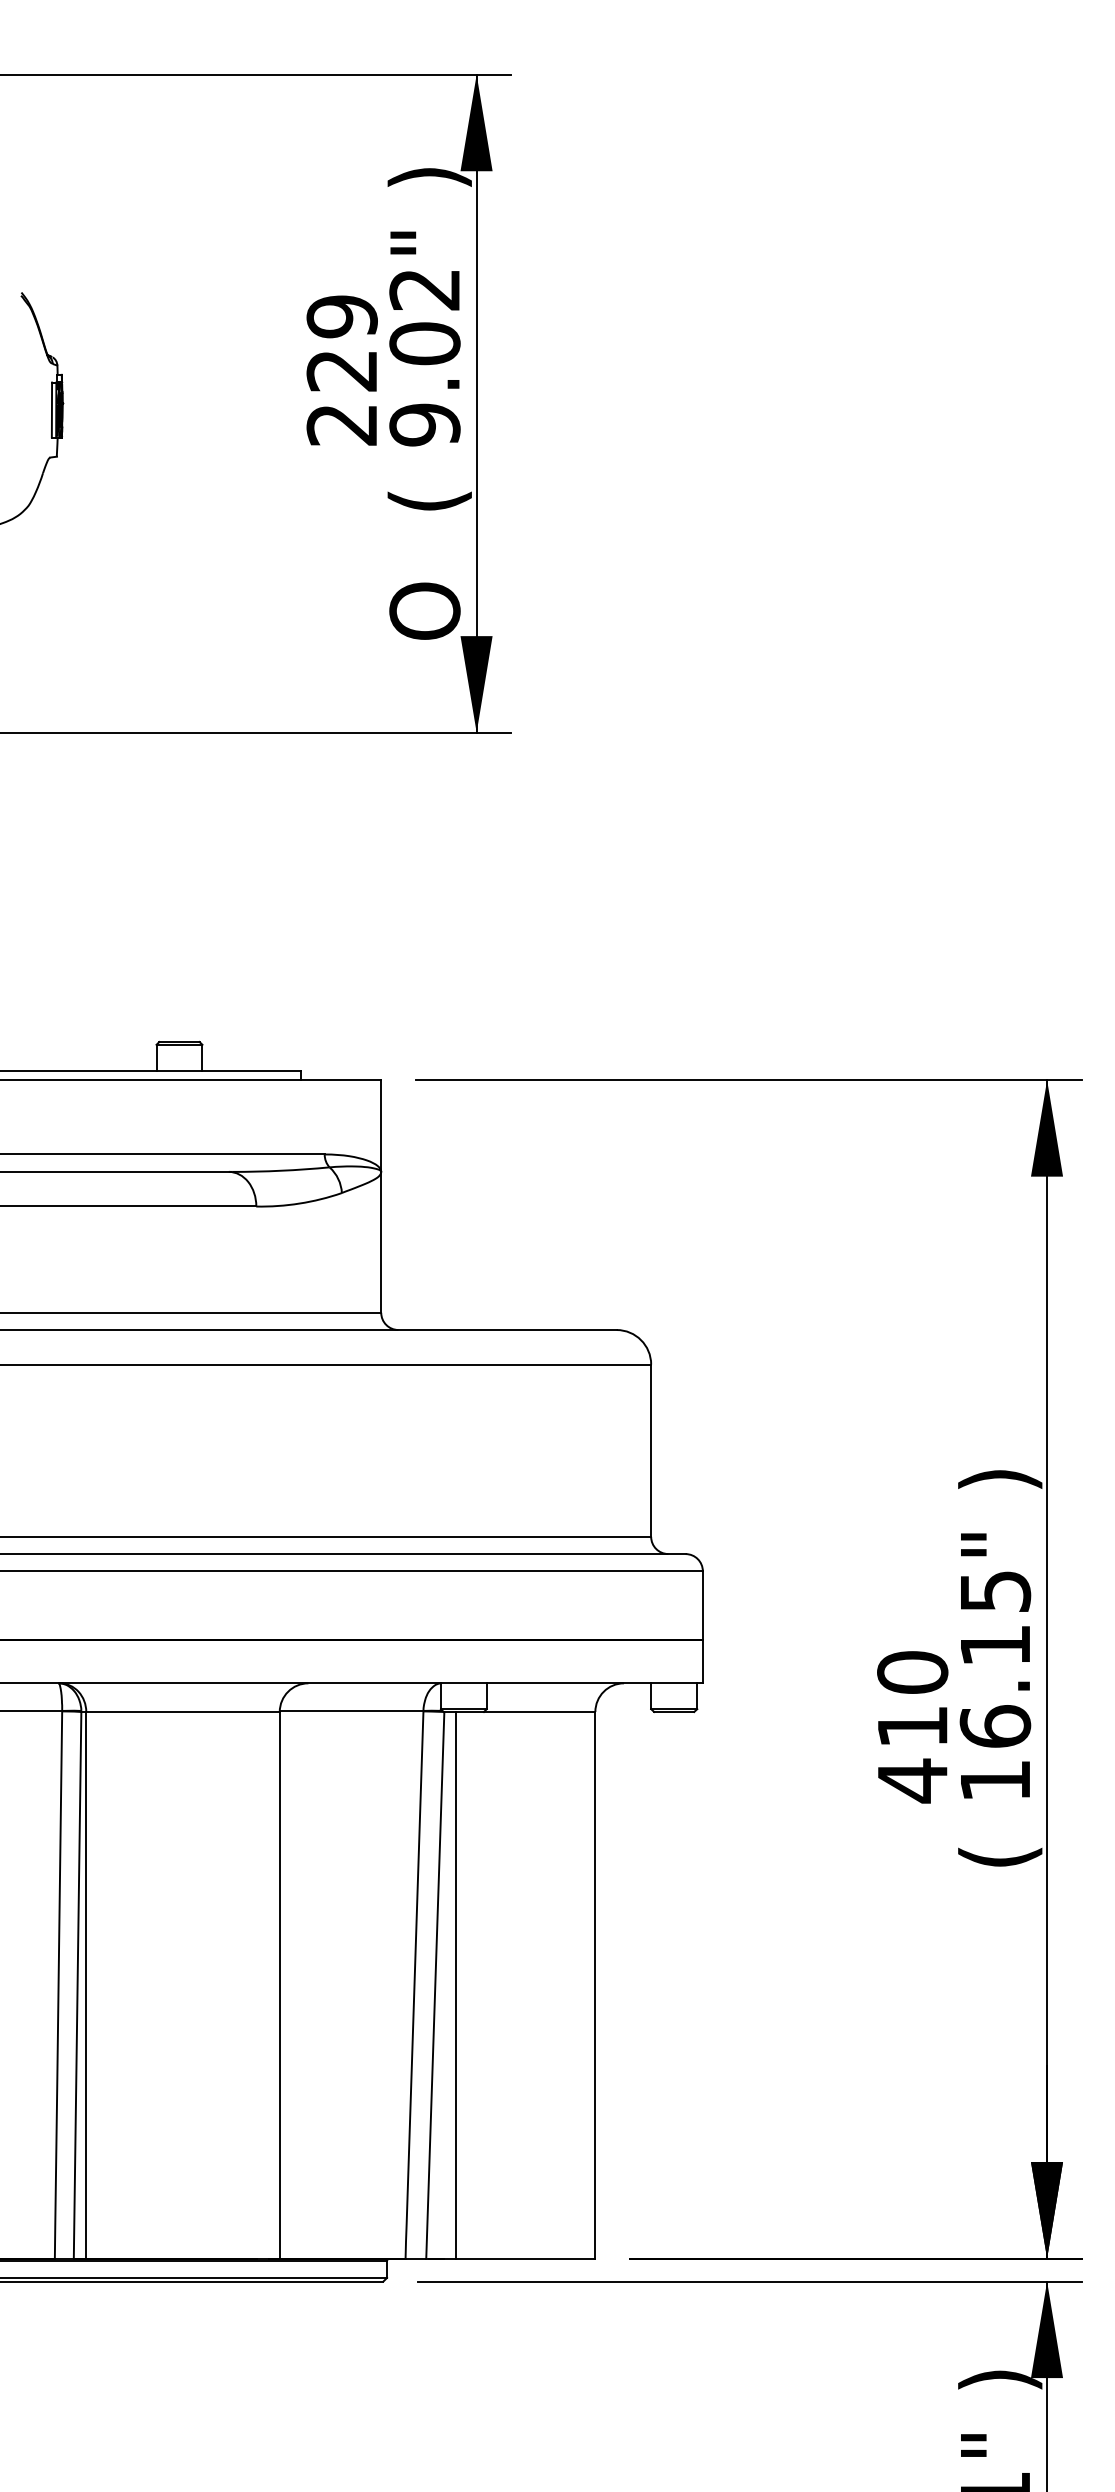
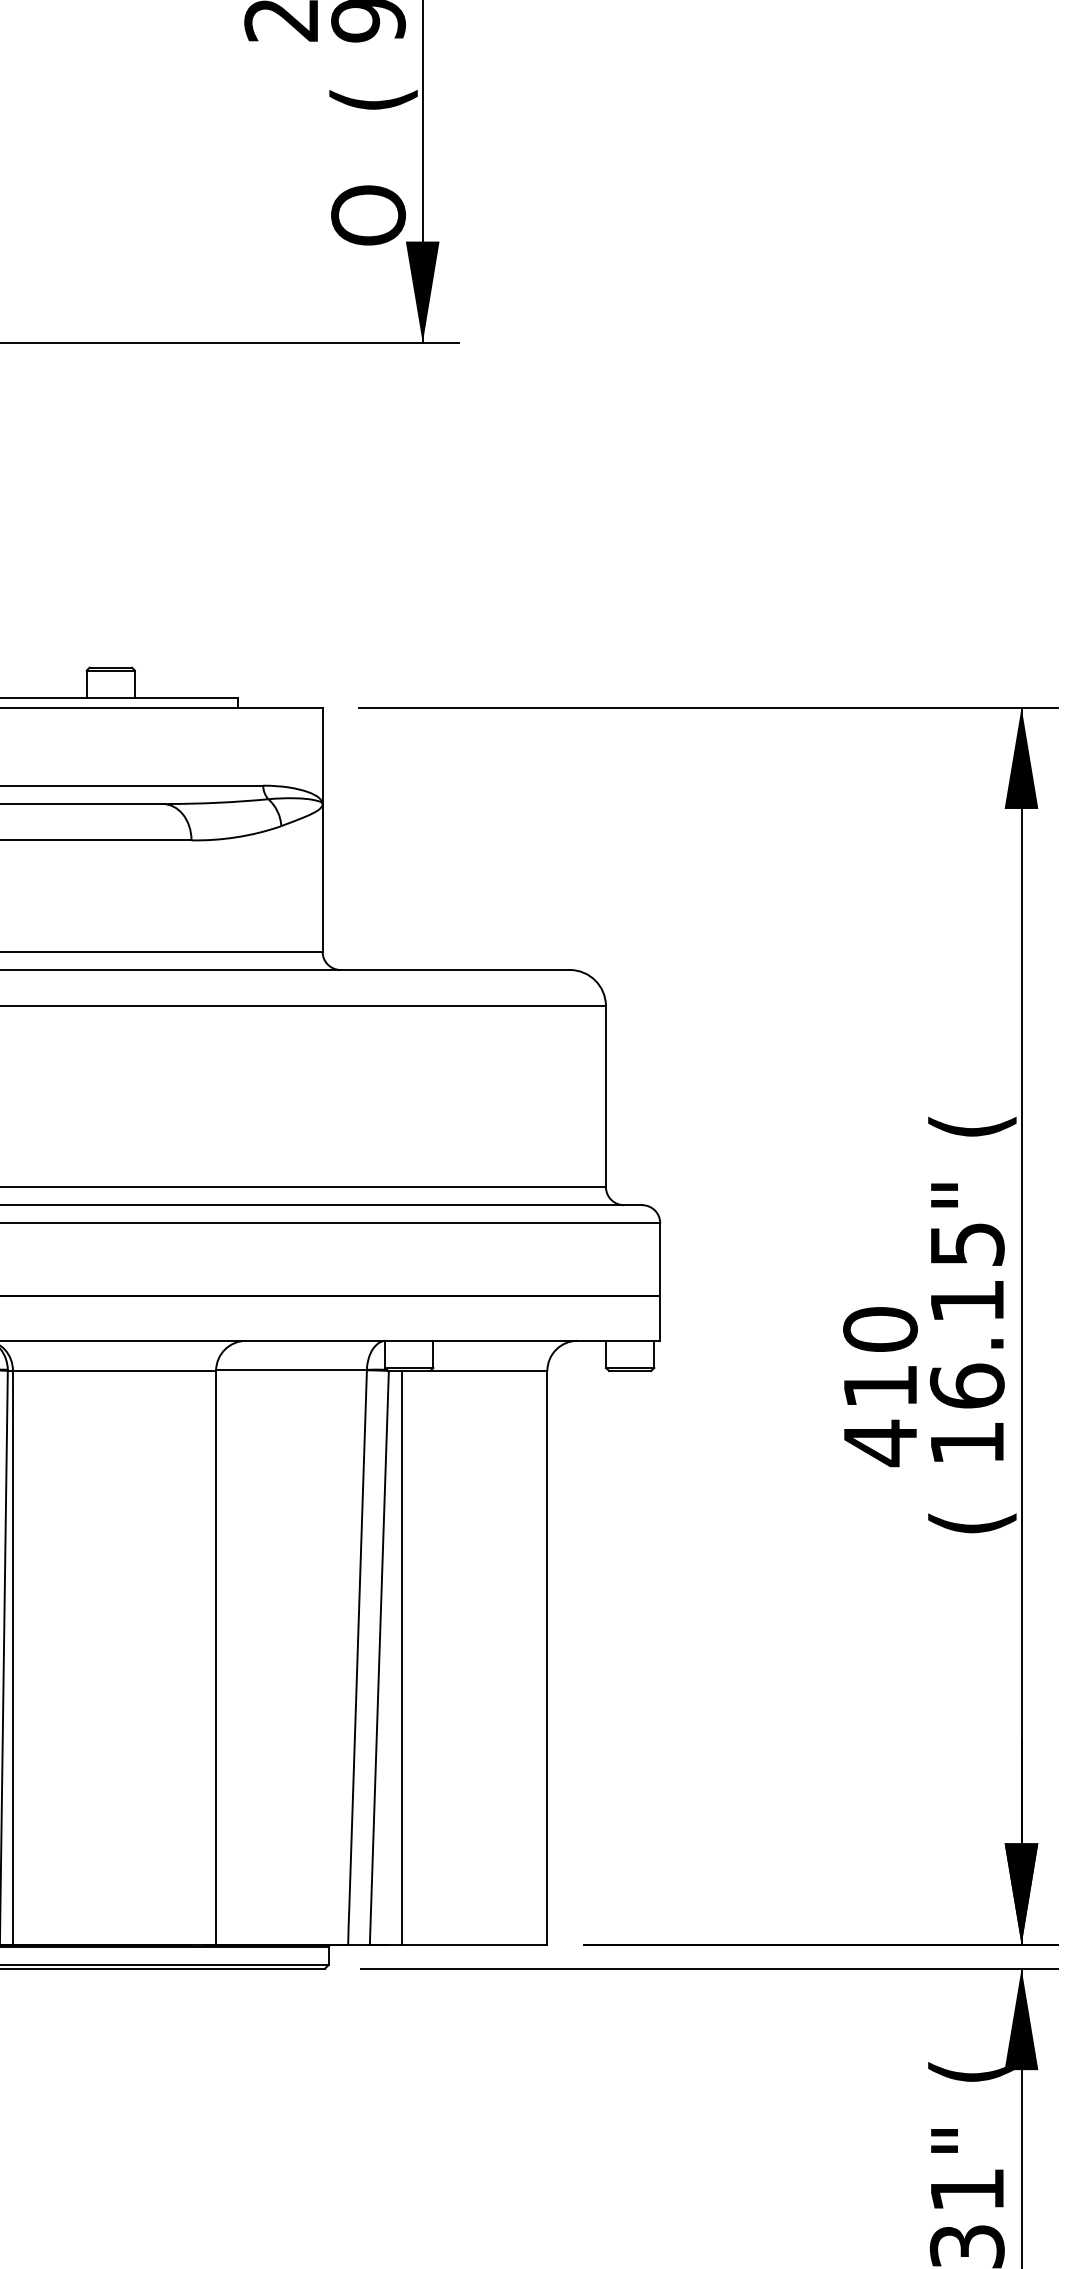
text: (1000, 1479) -> (972, 1126), ) -> (
text: (1000, 2379) -> (972, 2071), ) -> (

